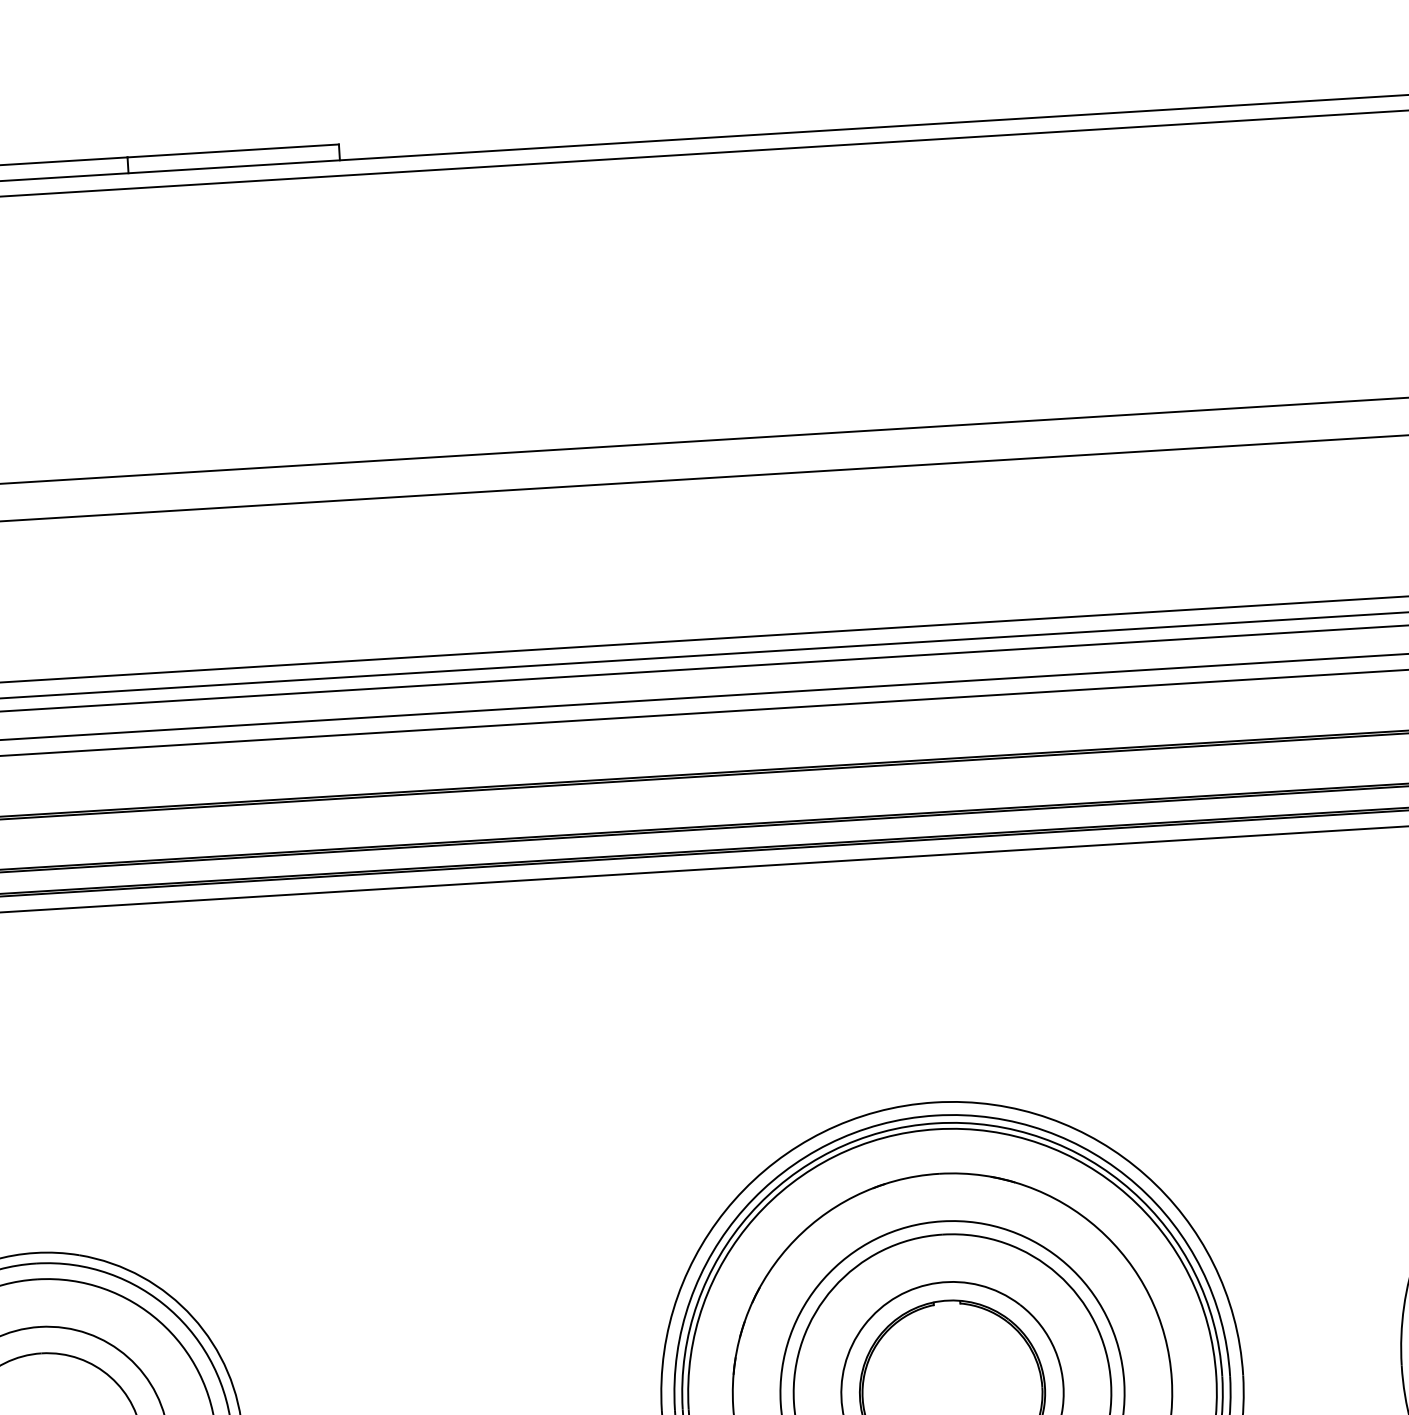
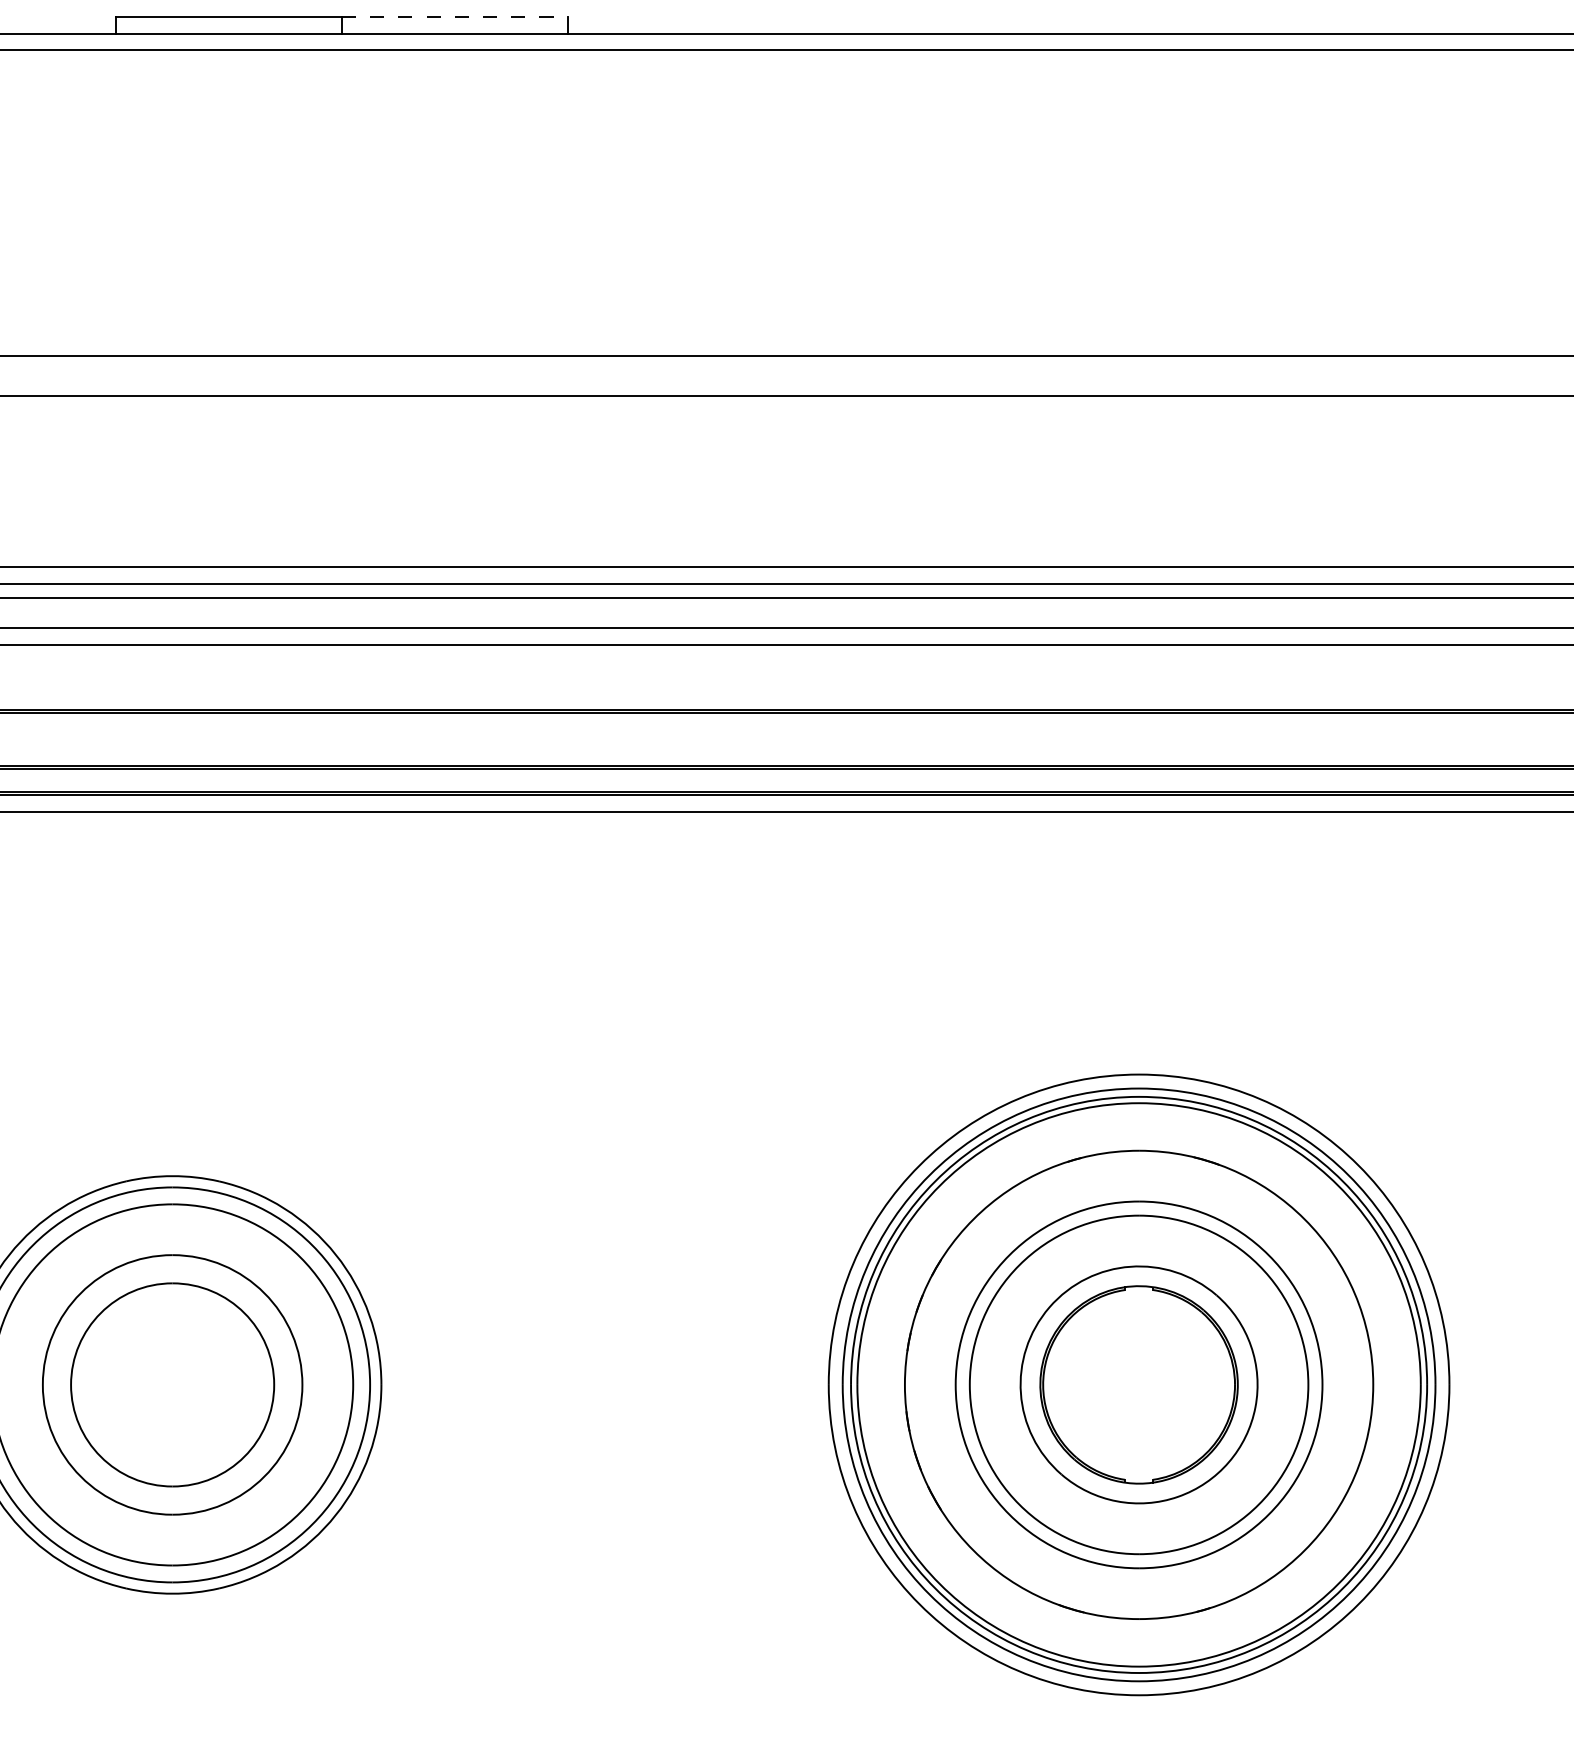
line: (232, 150) -> (454, 16), solid -> dashed

